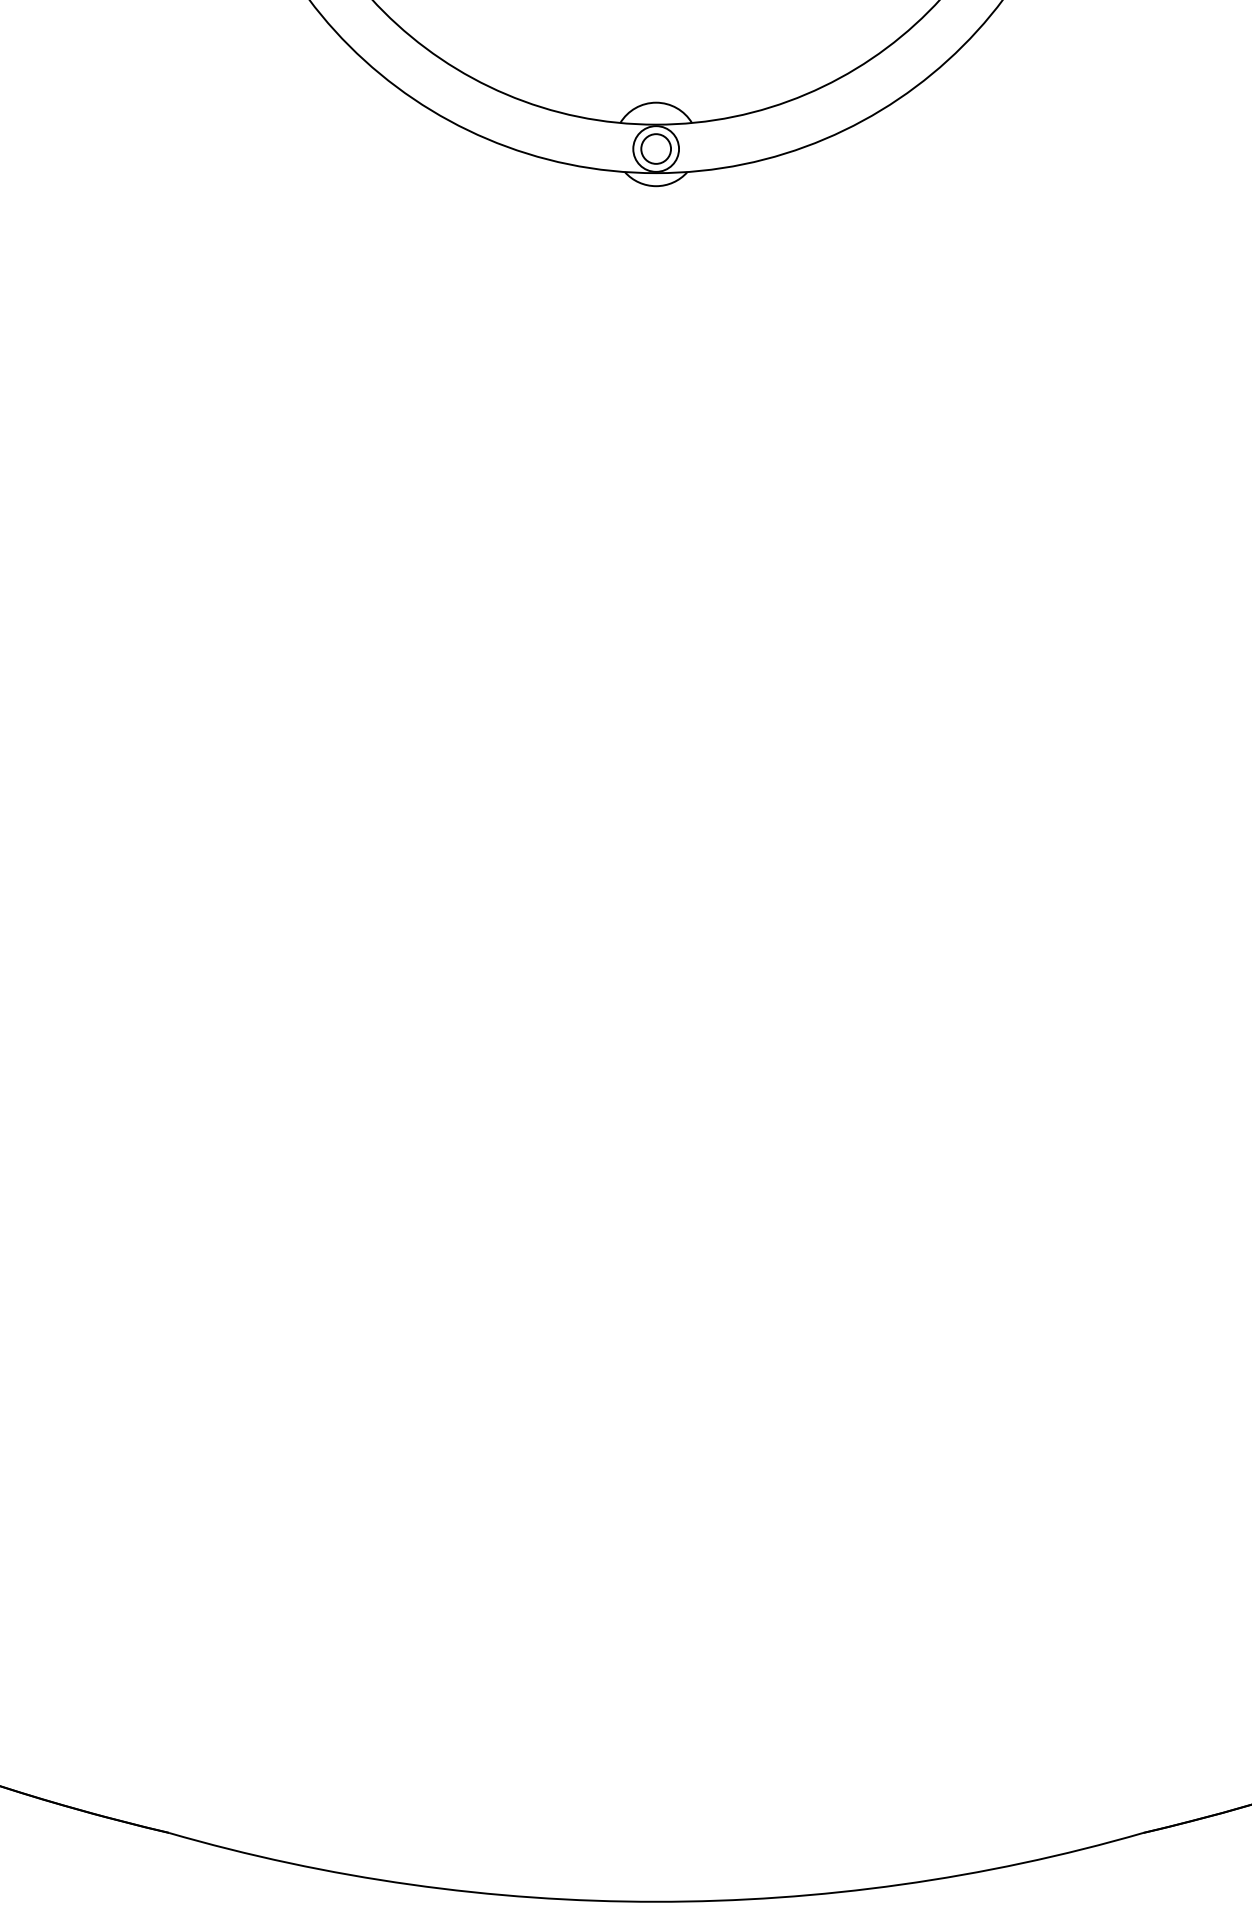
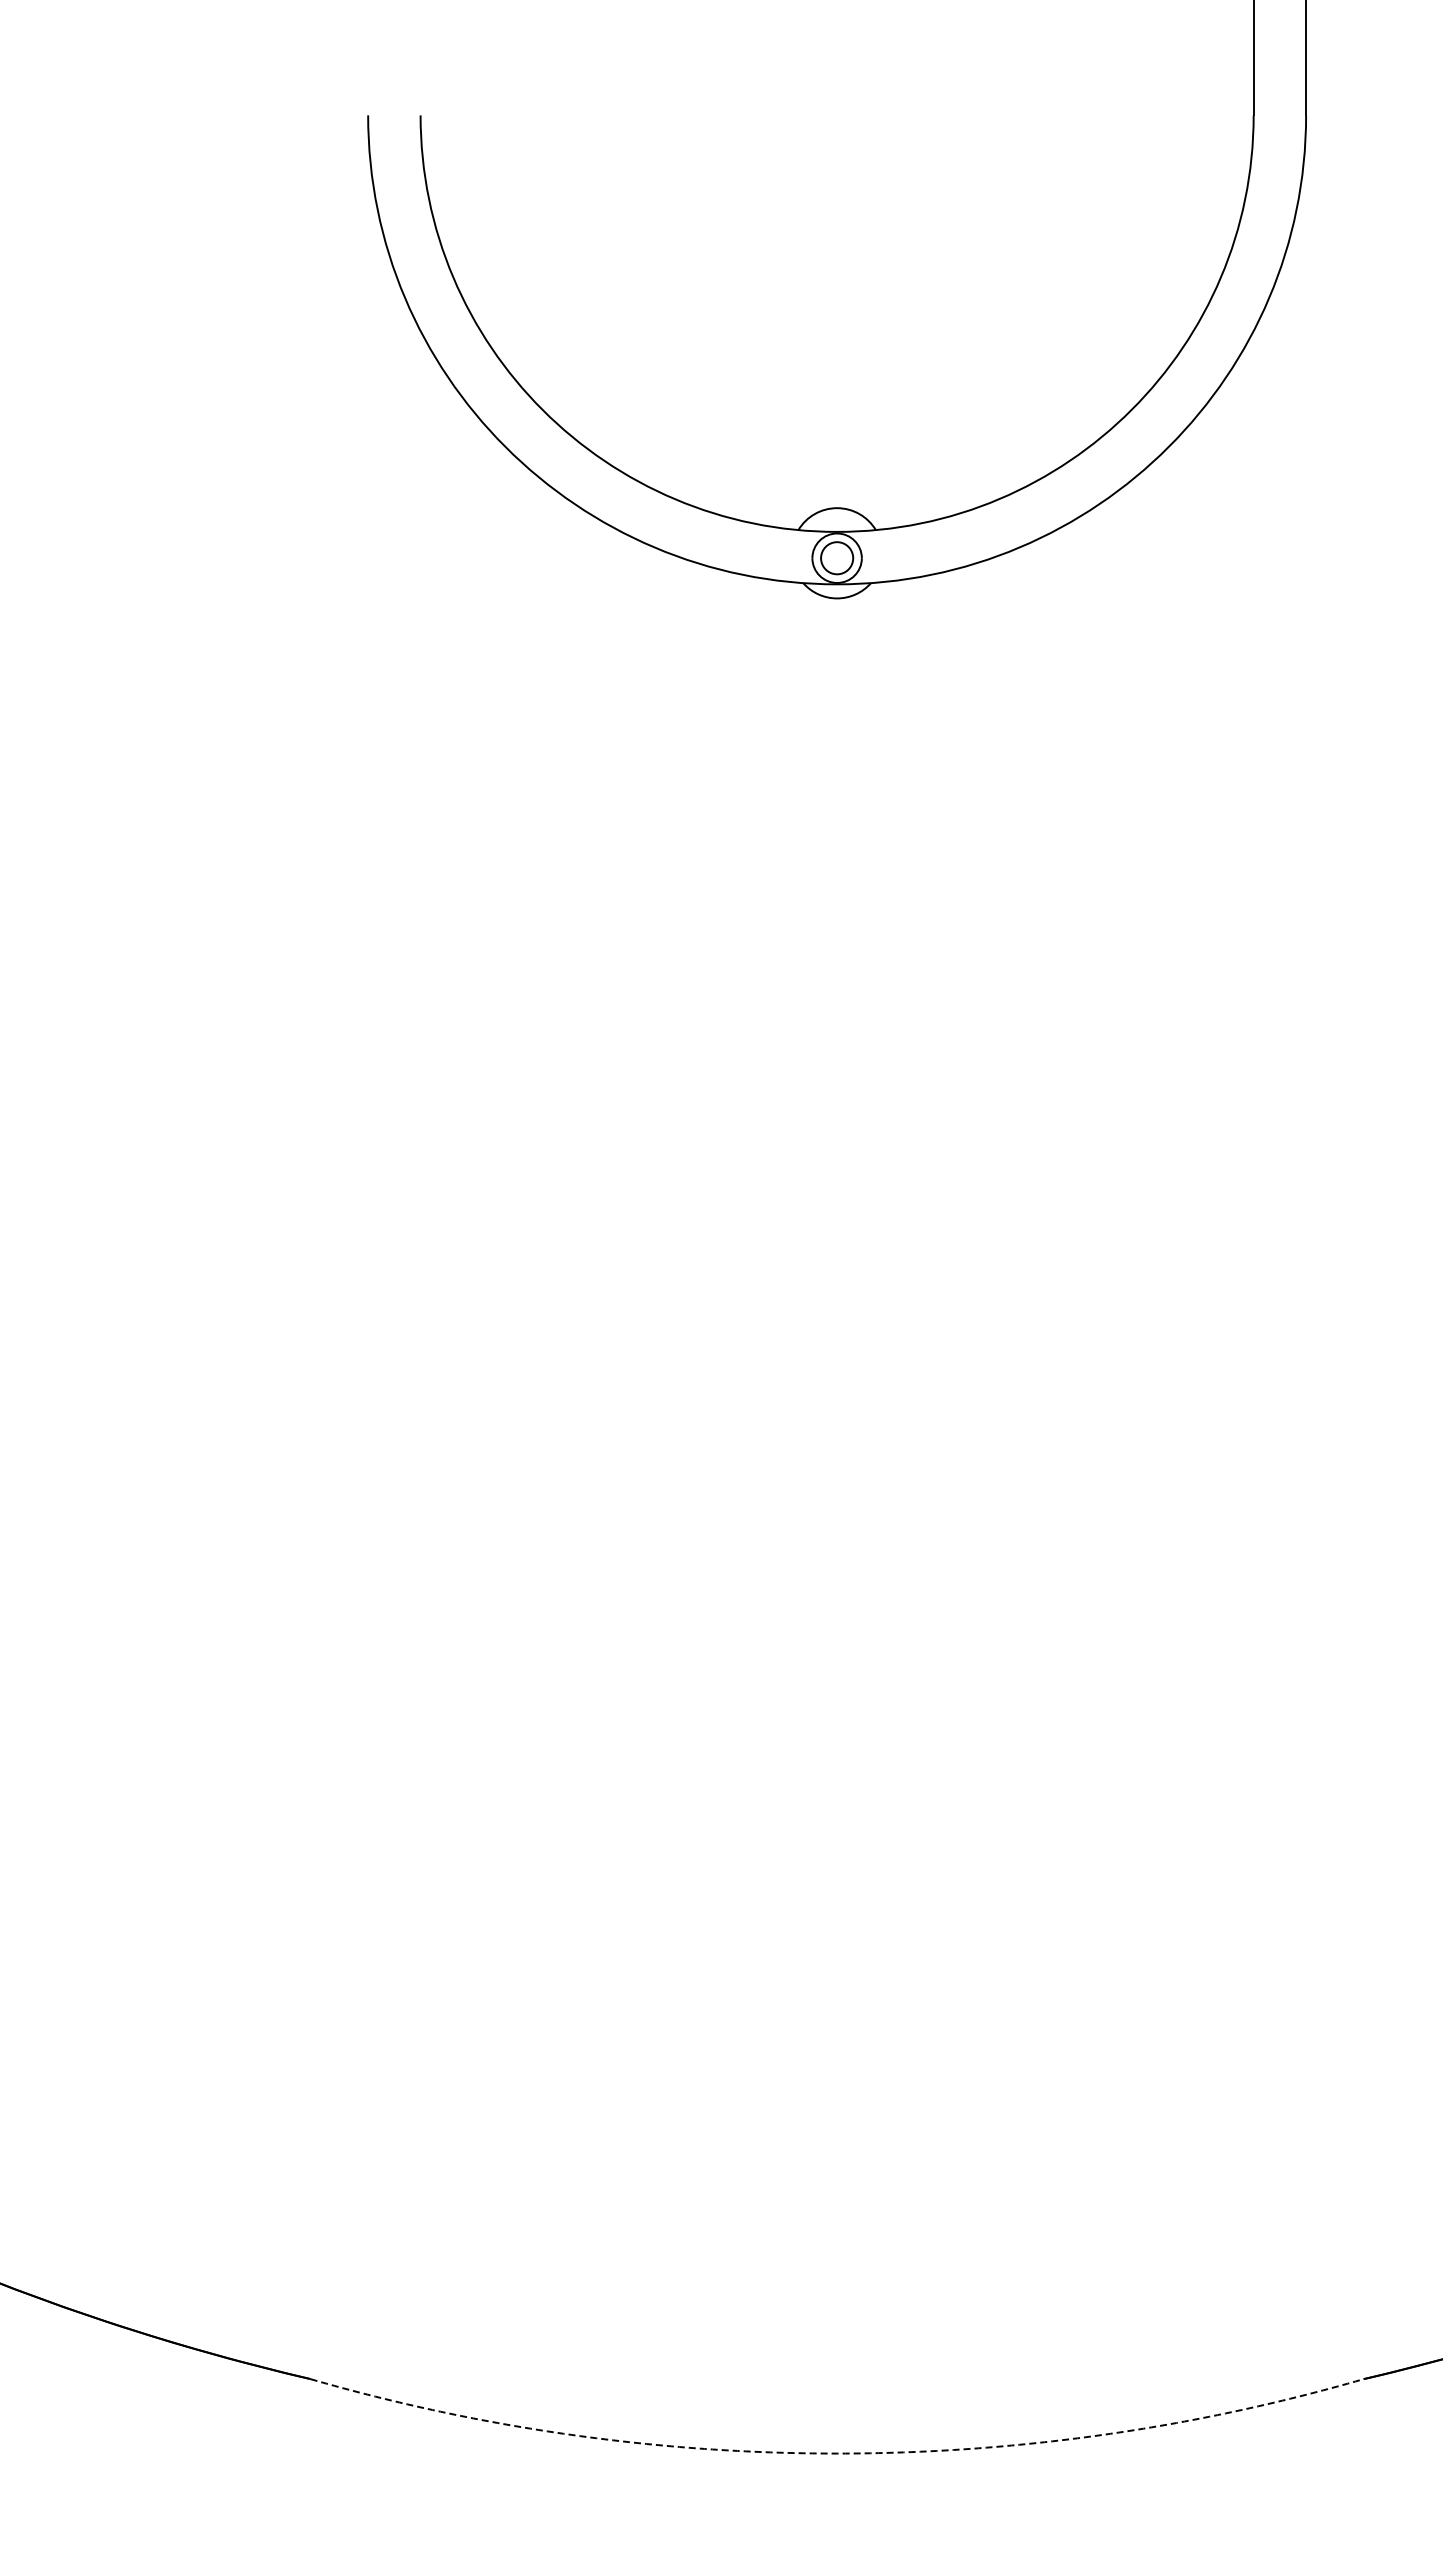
arc: (656, 1901) -> (837, 2453), solid -> dashed

